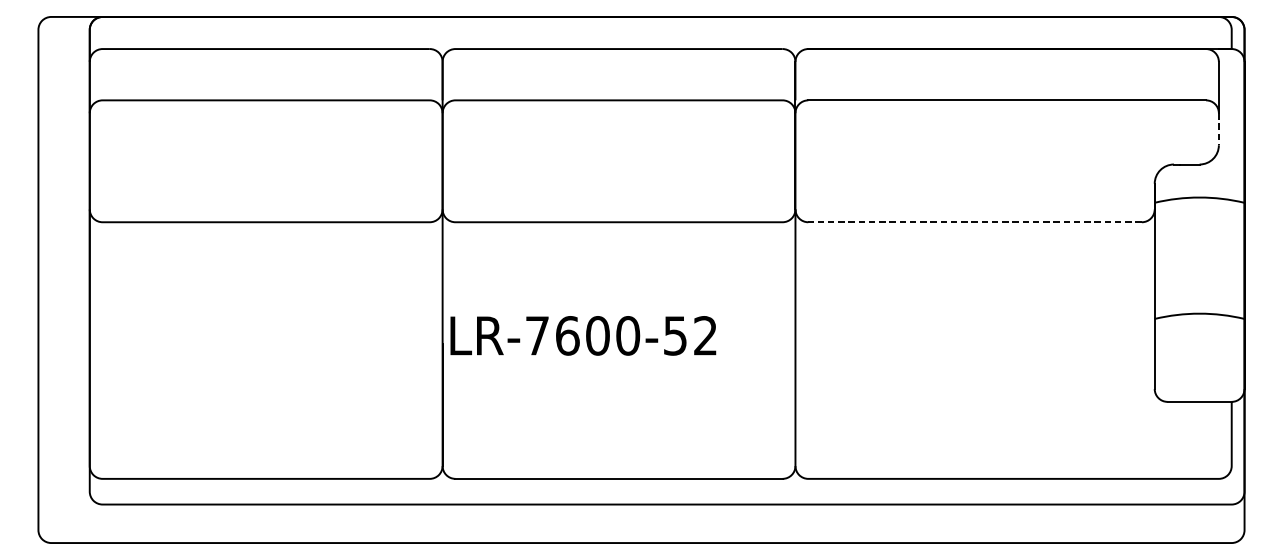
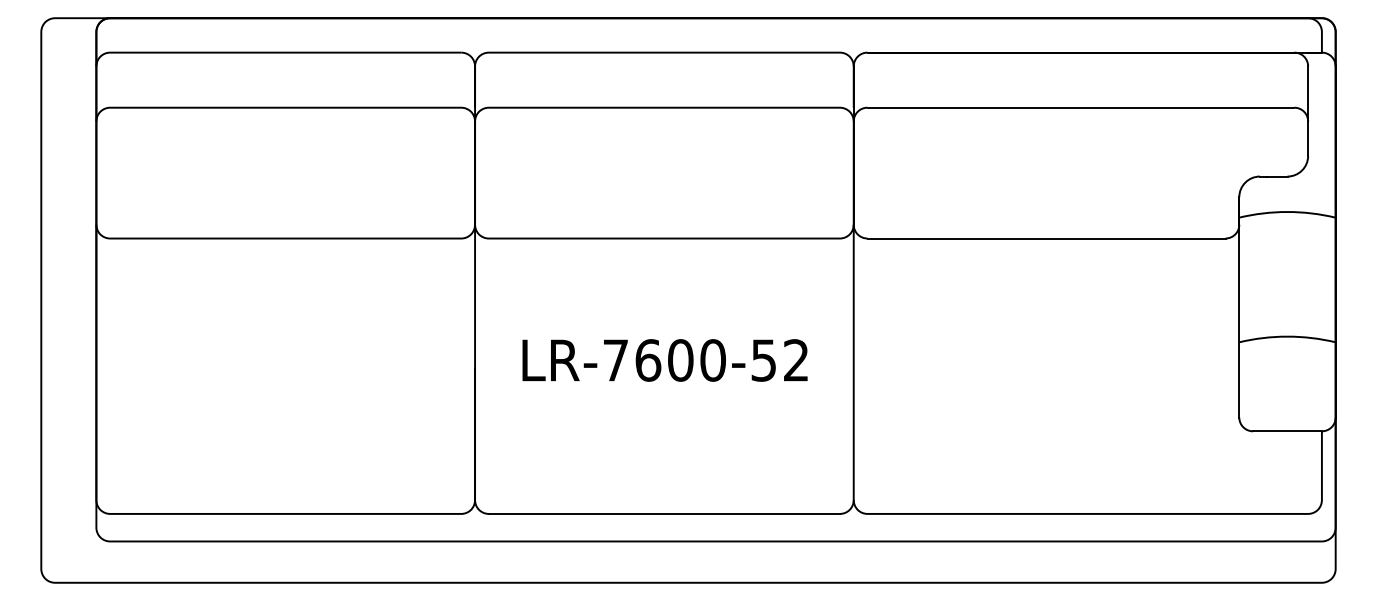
line: (1219, 129) -> (1308, 139), dashed -> solid
line: (975, 222) -> (1046, 238), dashed -> solid
text: (582, 335) -> (664, 360), moved

